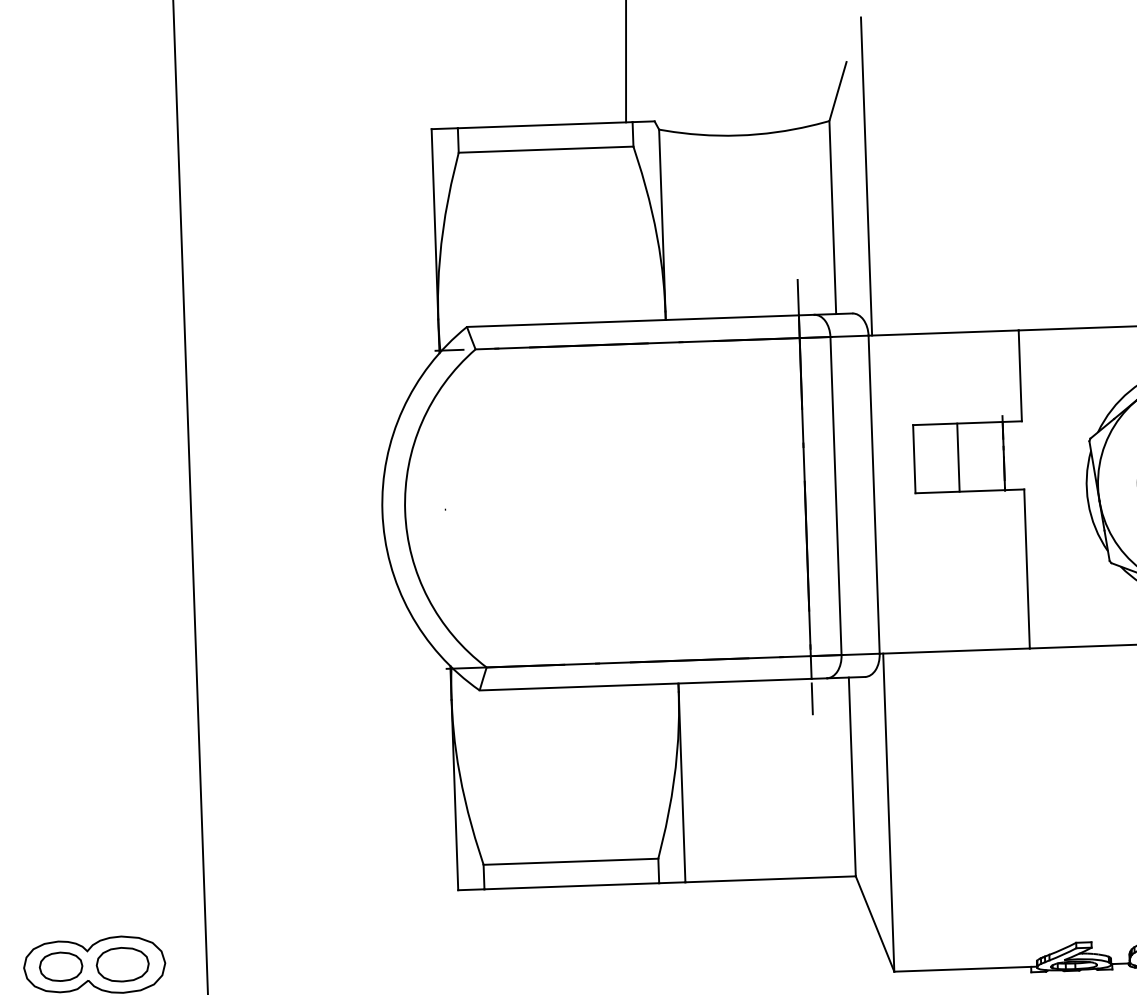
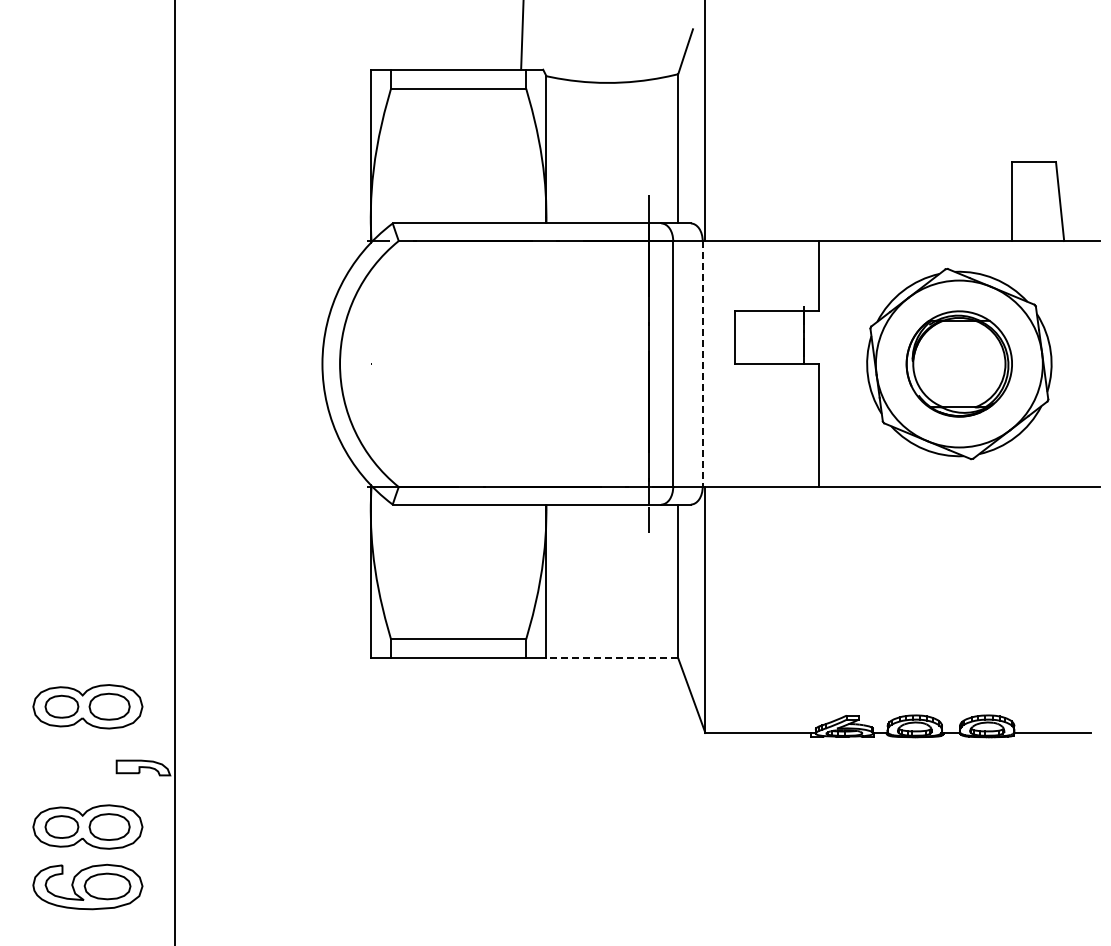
line: (958, 457) -> (768, 337), removed
line: (873, 495) -> (702, 364), solid -> dashed
line: (770, 879) -> (612, 658), solid -> dashed

